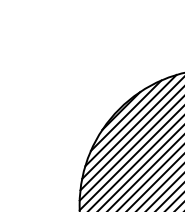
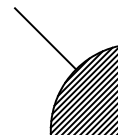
line: (71, 60) -> (45, 38), added

